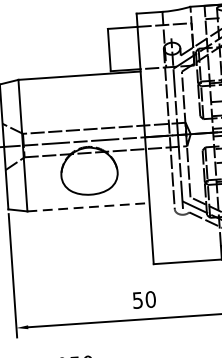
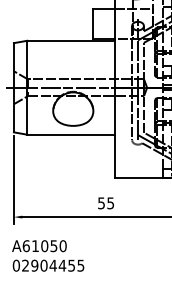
line: (87, 206) -> (70, 134), dashed -> solid
text: (150, 299) -> (110, 203), 50 -> 55

